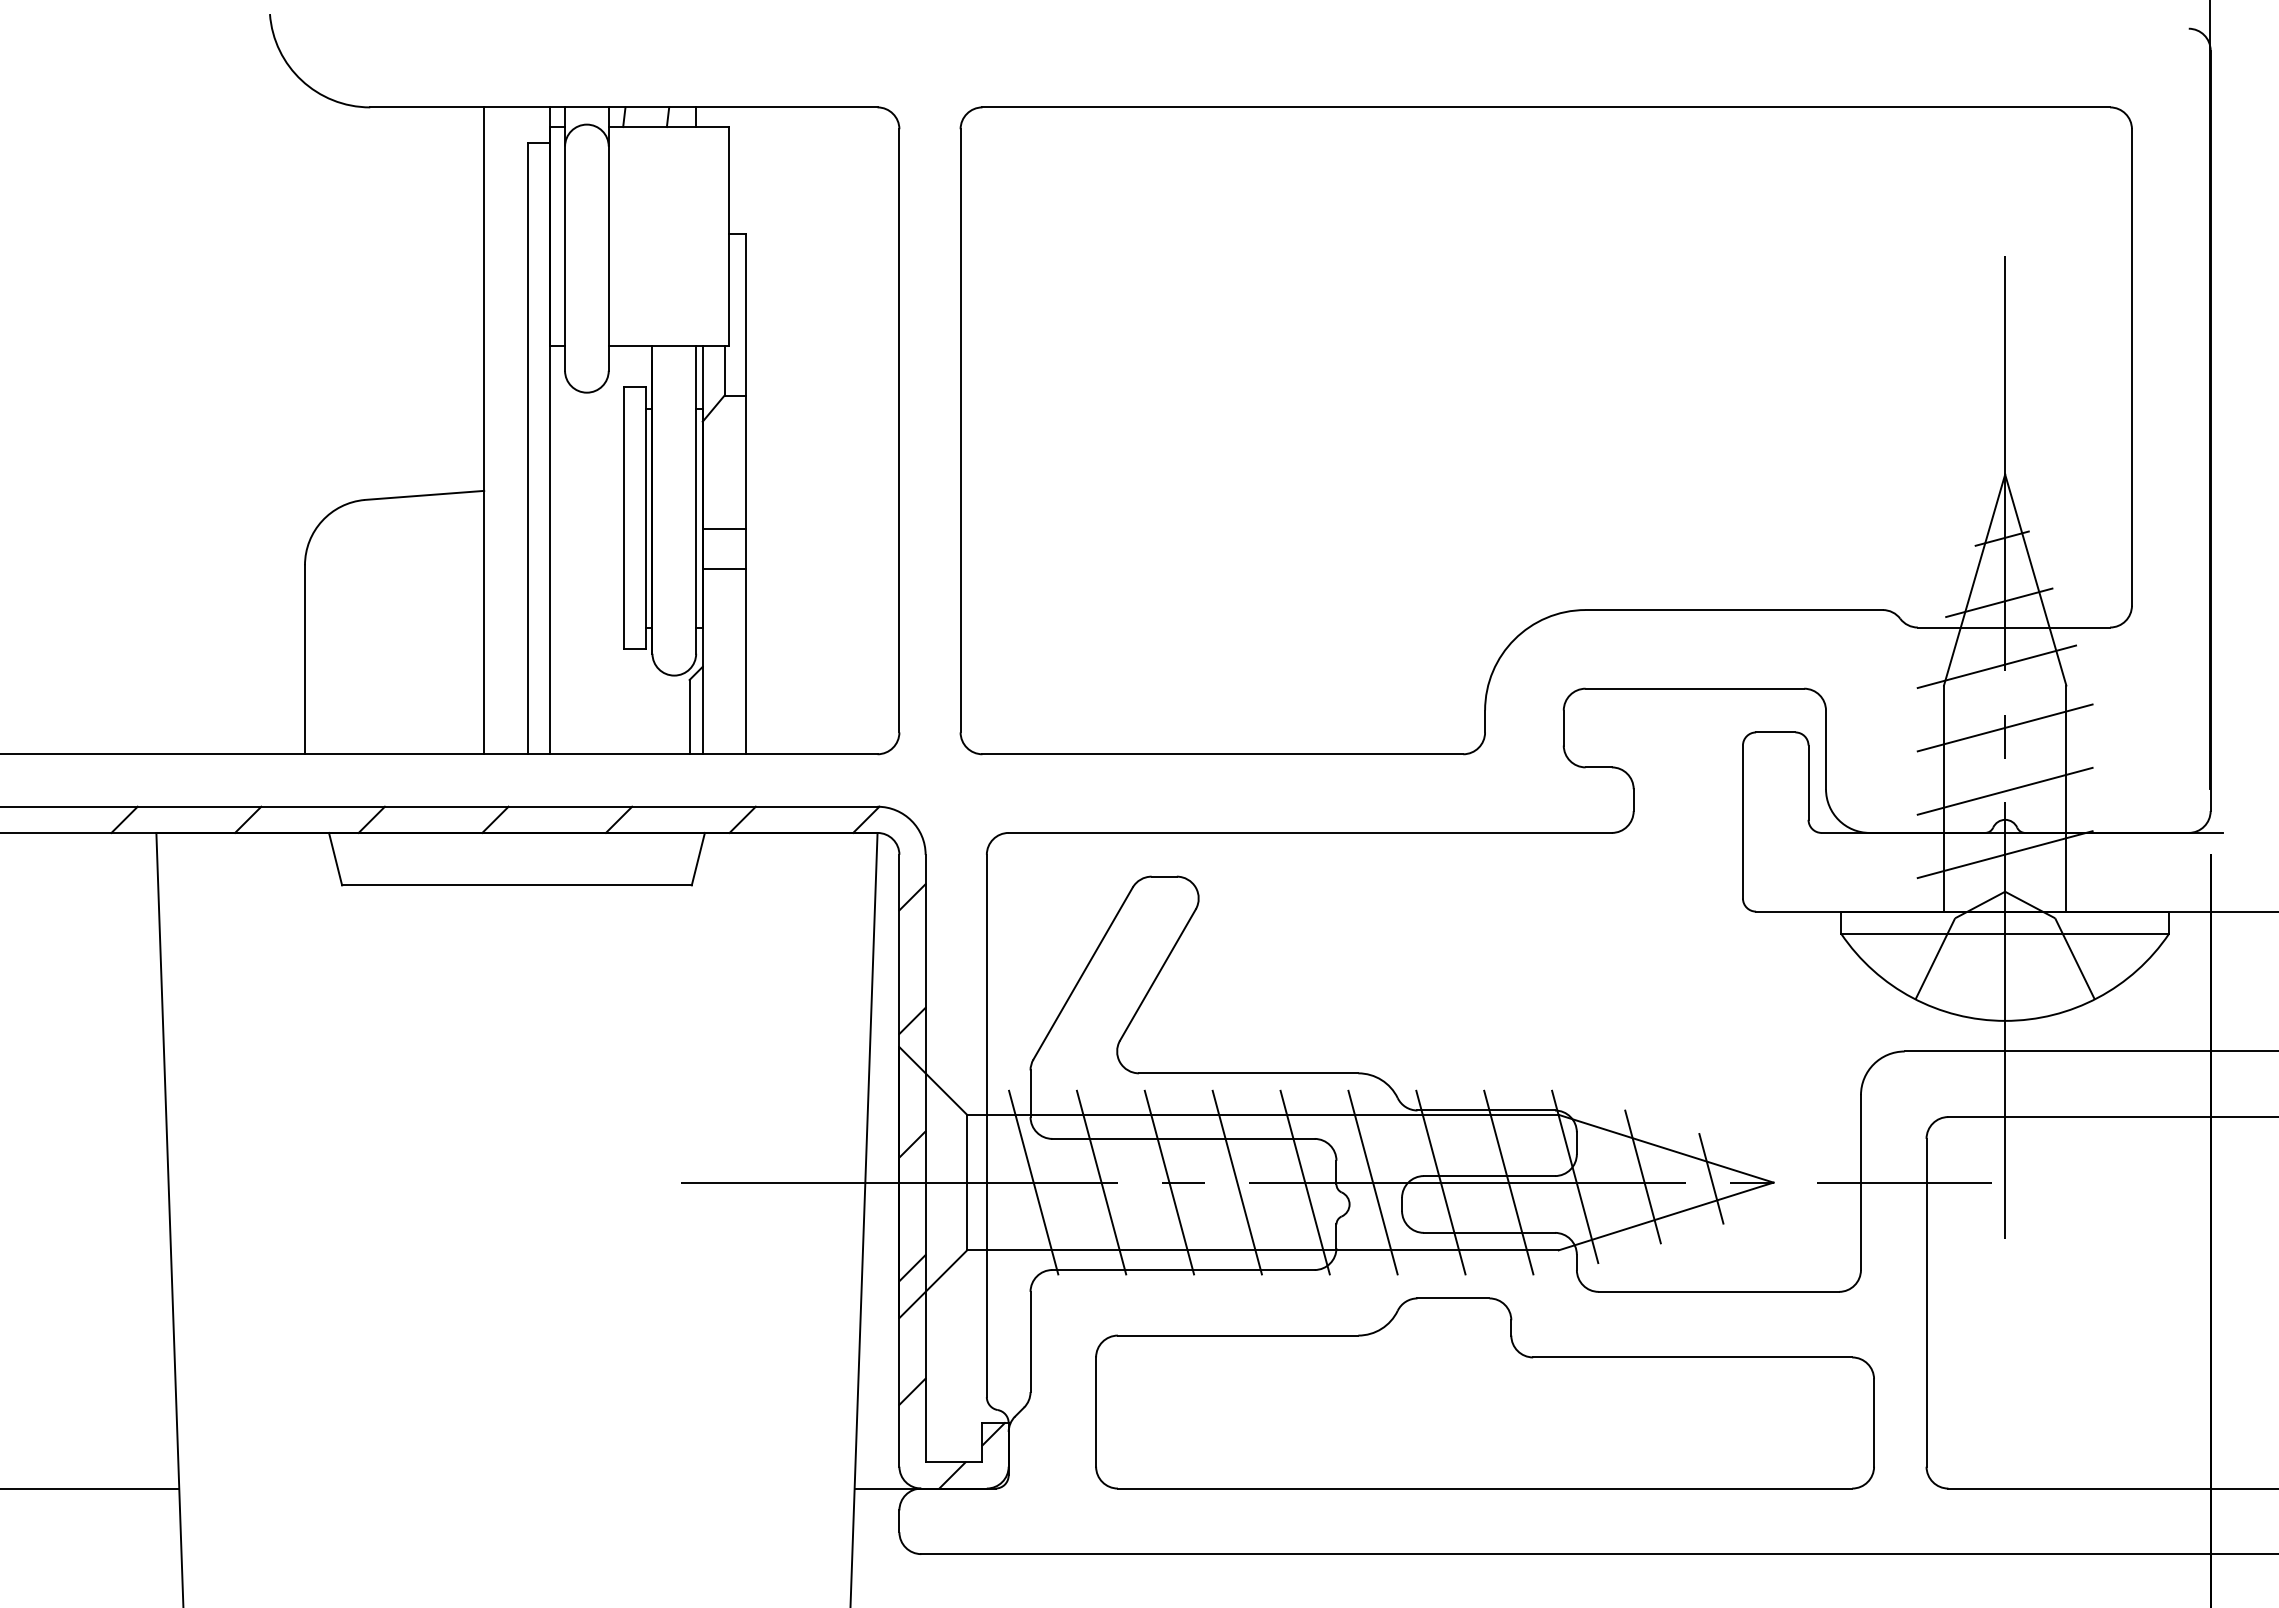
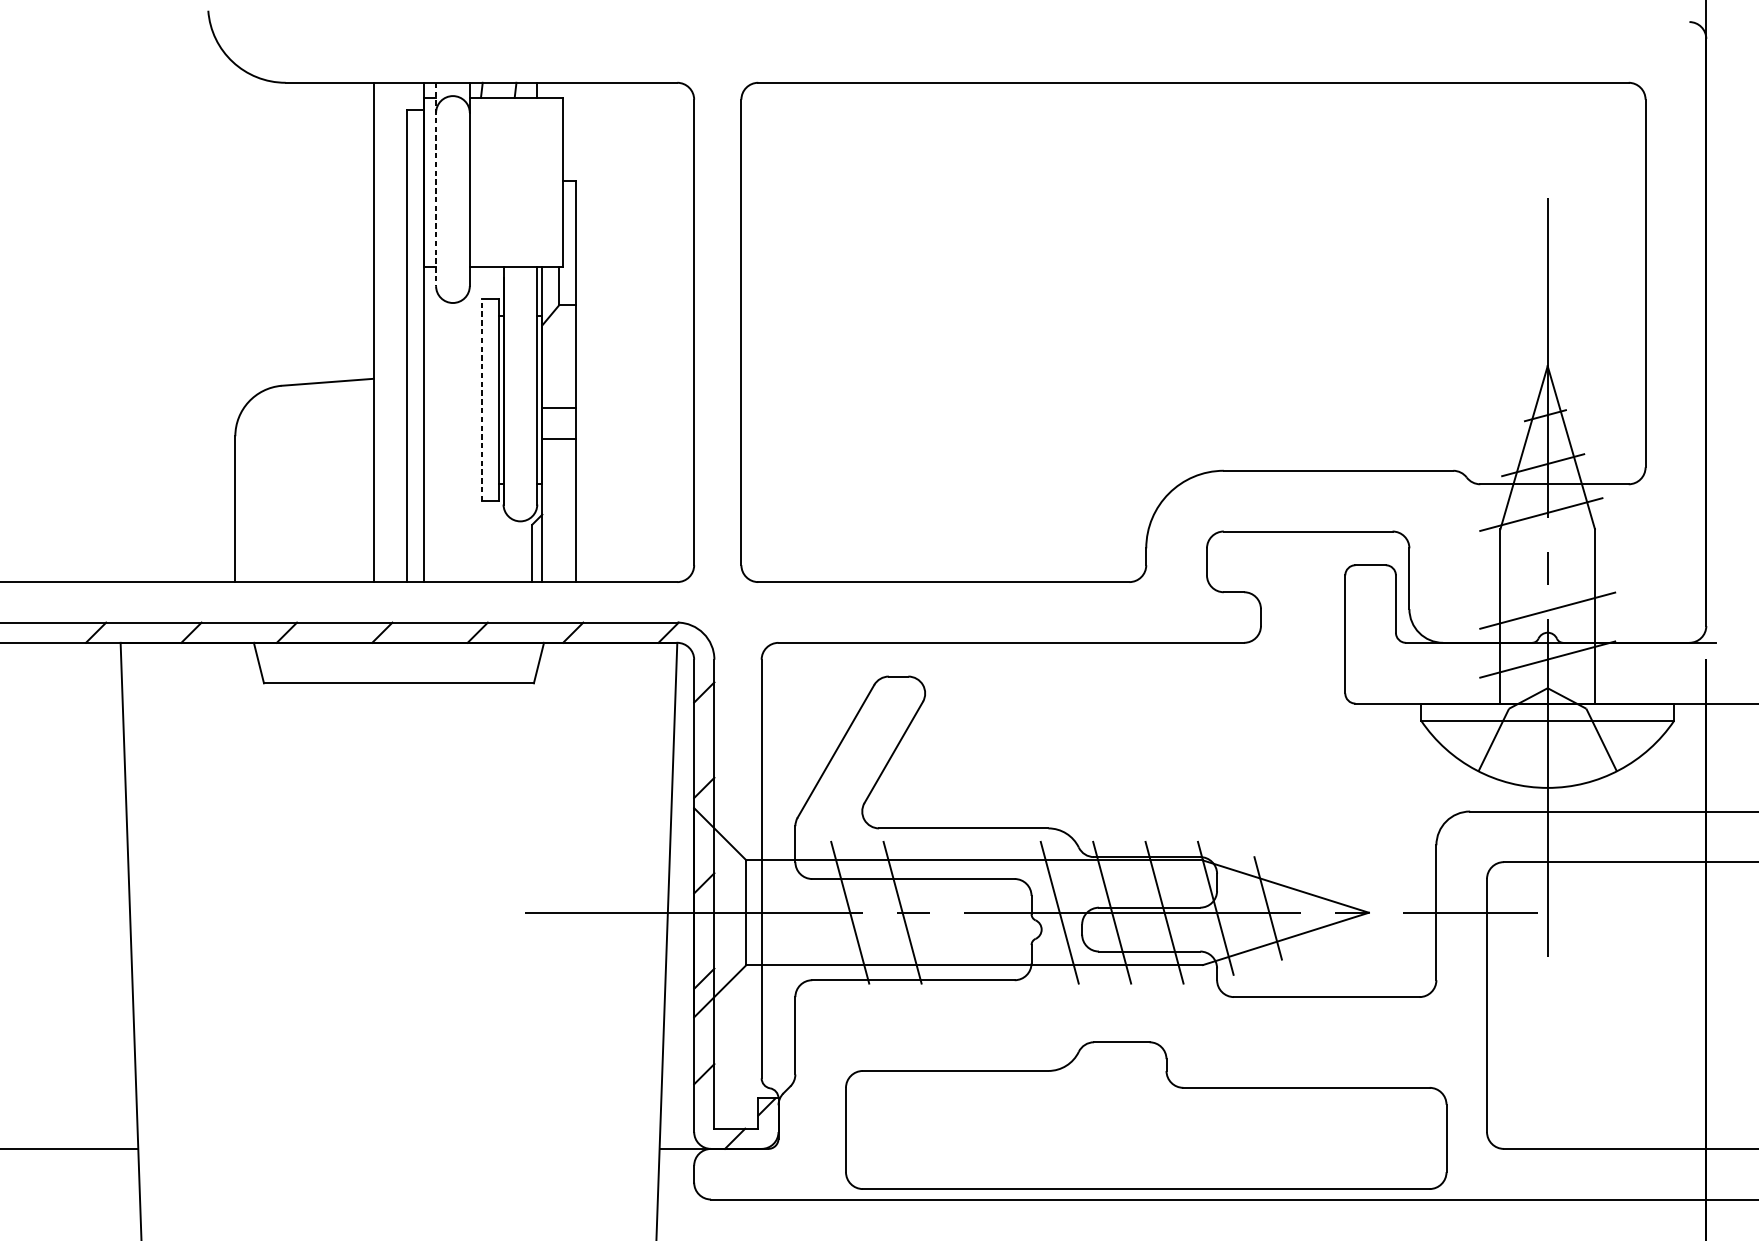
line: (565, 239) -> (436, 184), solid -> dashed
line: (624, 517) -> (481, 399), solid -> dashed
line: (2004, 727) -> (1547, 561), removed
line: (1711, 1178) -> (1321, 909), removed
line: (1033, 1182) -> (797, 912), removed
line: (1236, 1182) -> (954, 912), removed
line: (1304, 1182) -> (1006, 912), removed
part: (1484, 1393) -> (1145, 1115), moved

